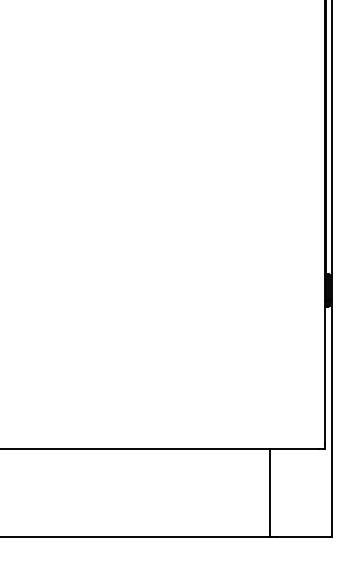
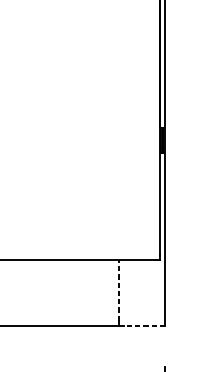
line: (269, 490) -> (118, 290), solid -> dashed
line: (303, 536) -> (143, 325), solid -> dashed

